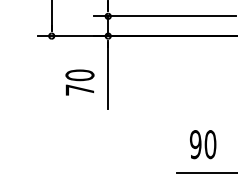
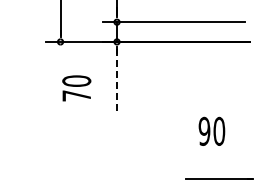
line: (108, 75) -> (117, 81), solid -> dashed
text: (79, 82) -> (76, 88), moved
text: (202, 143) -> (211, 130), moved

